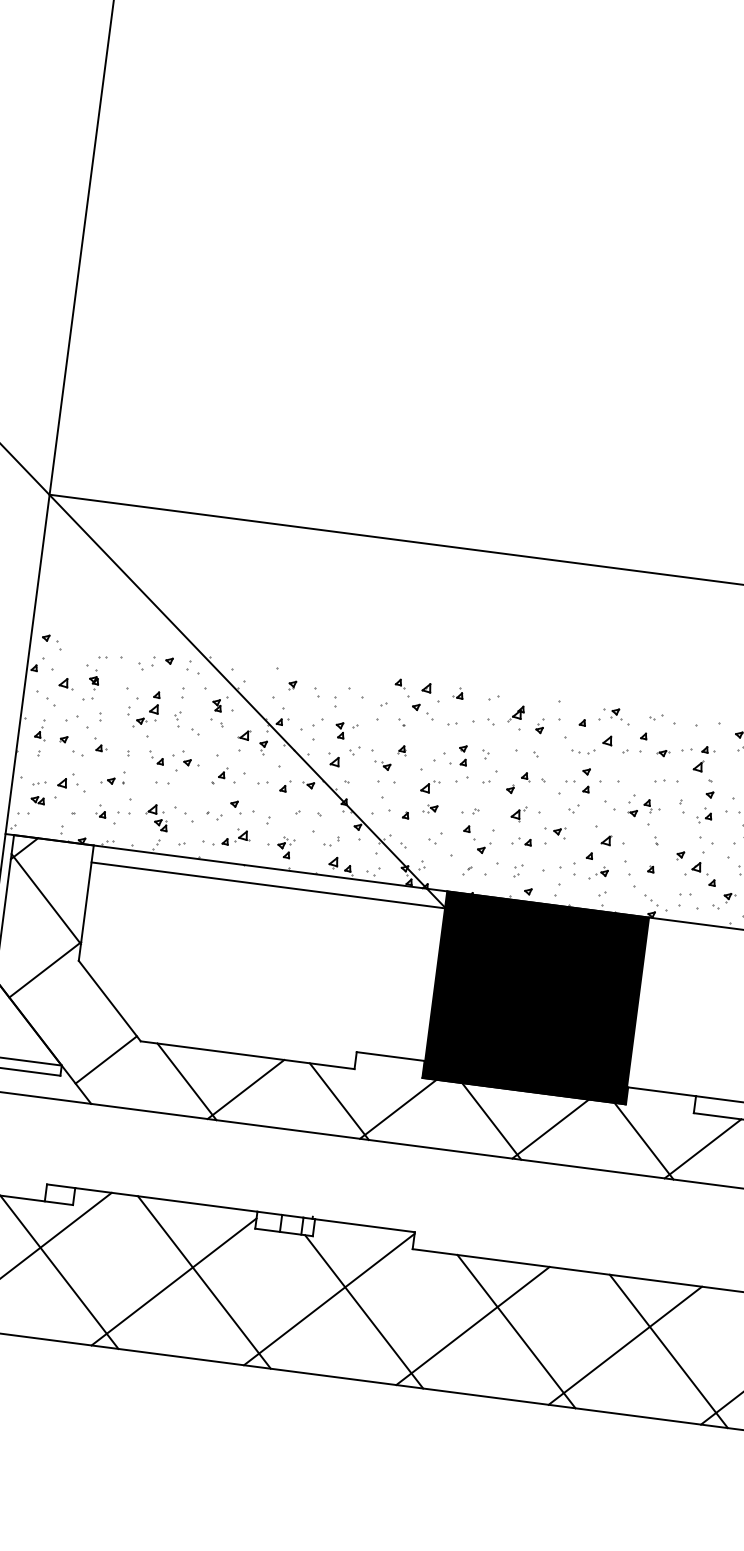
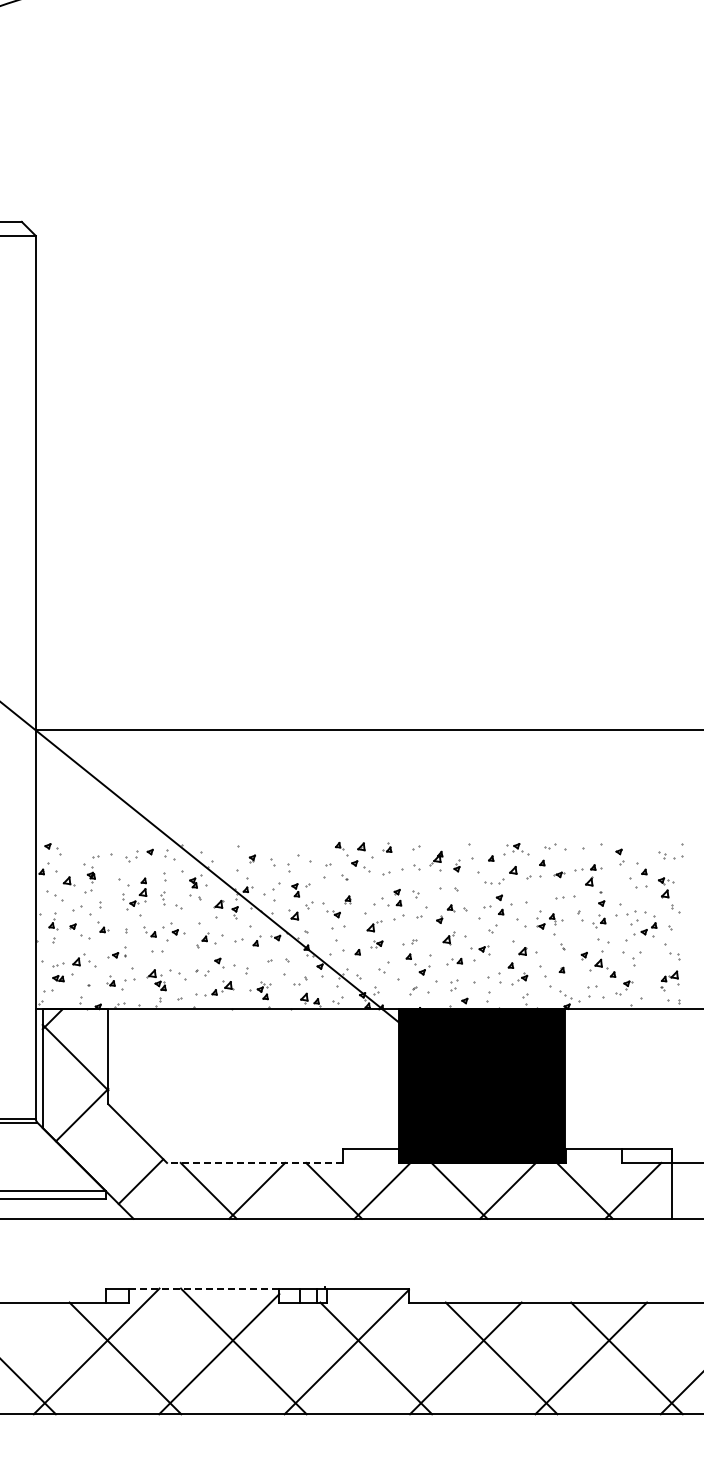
line: (267, 885) -> (253, 1023), removed
line: (247, 1054) -> (254, 1162), solid -> dashed
line: (166, 1199) -> (204, 1288), solid -> dashed

